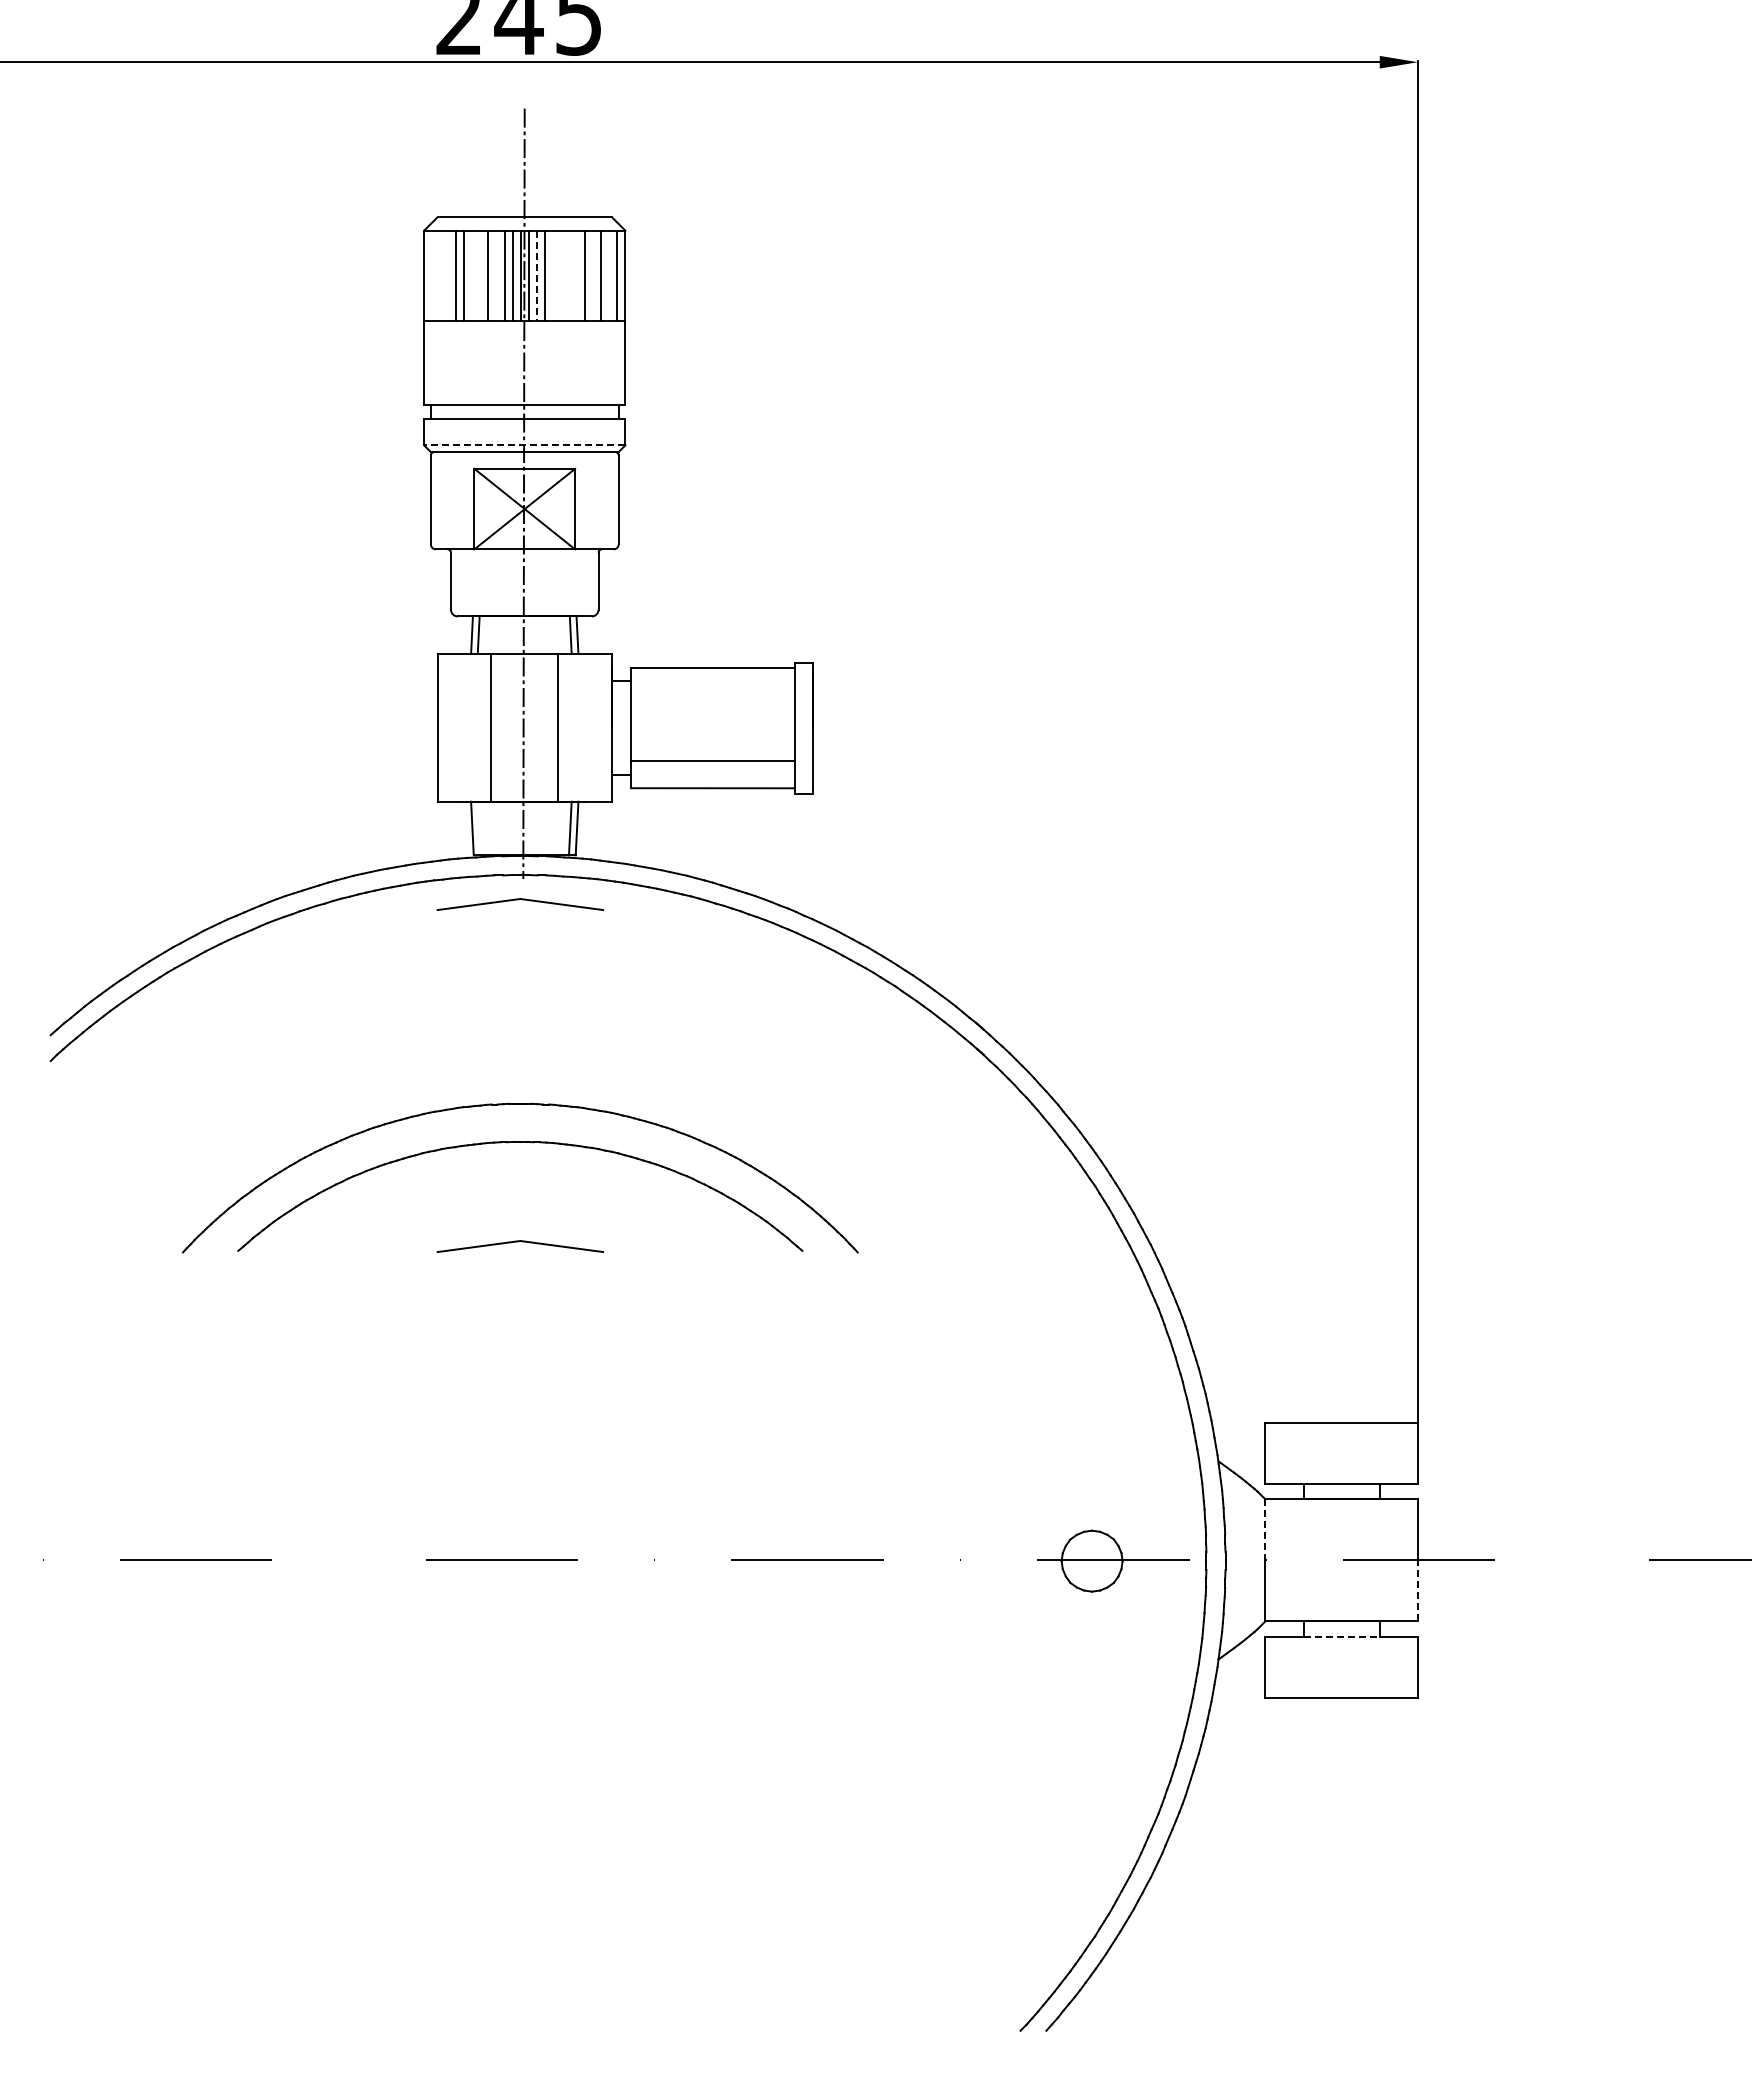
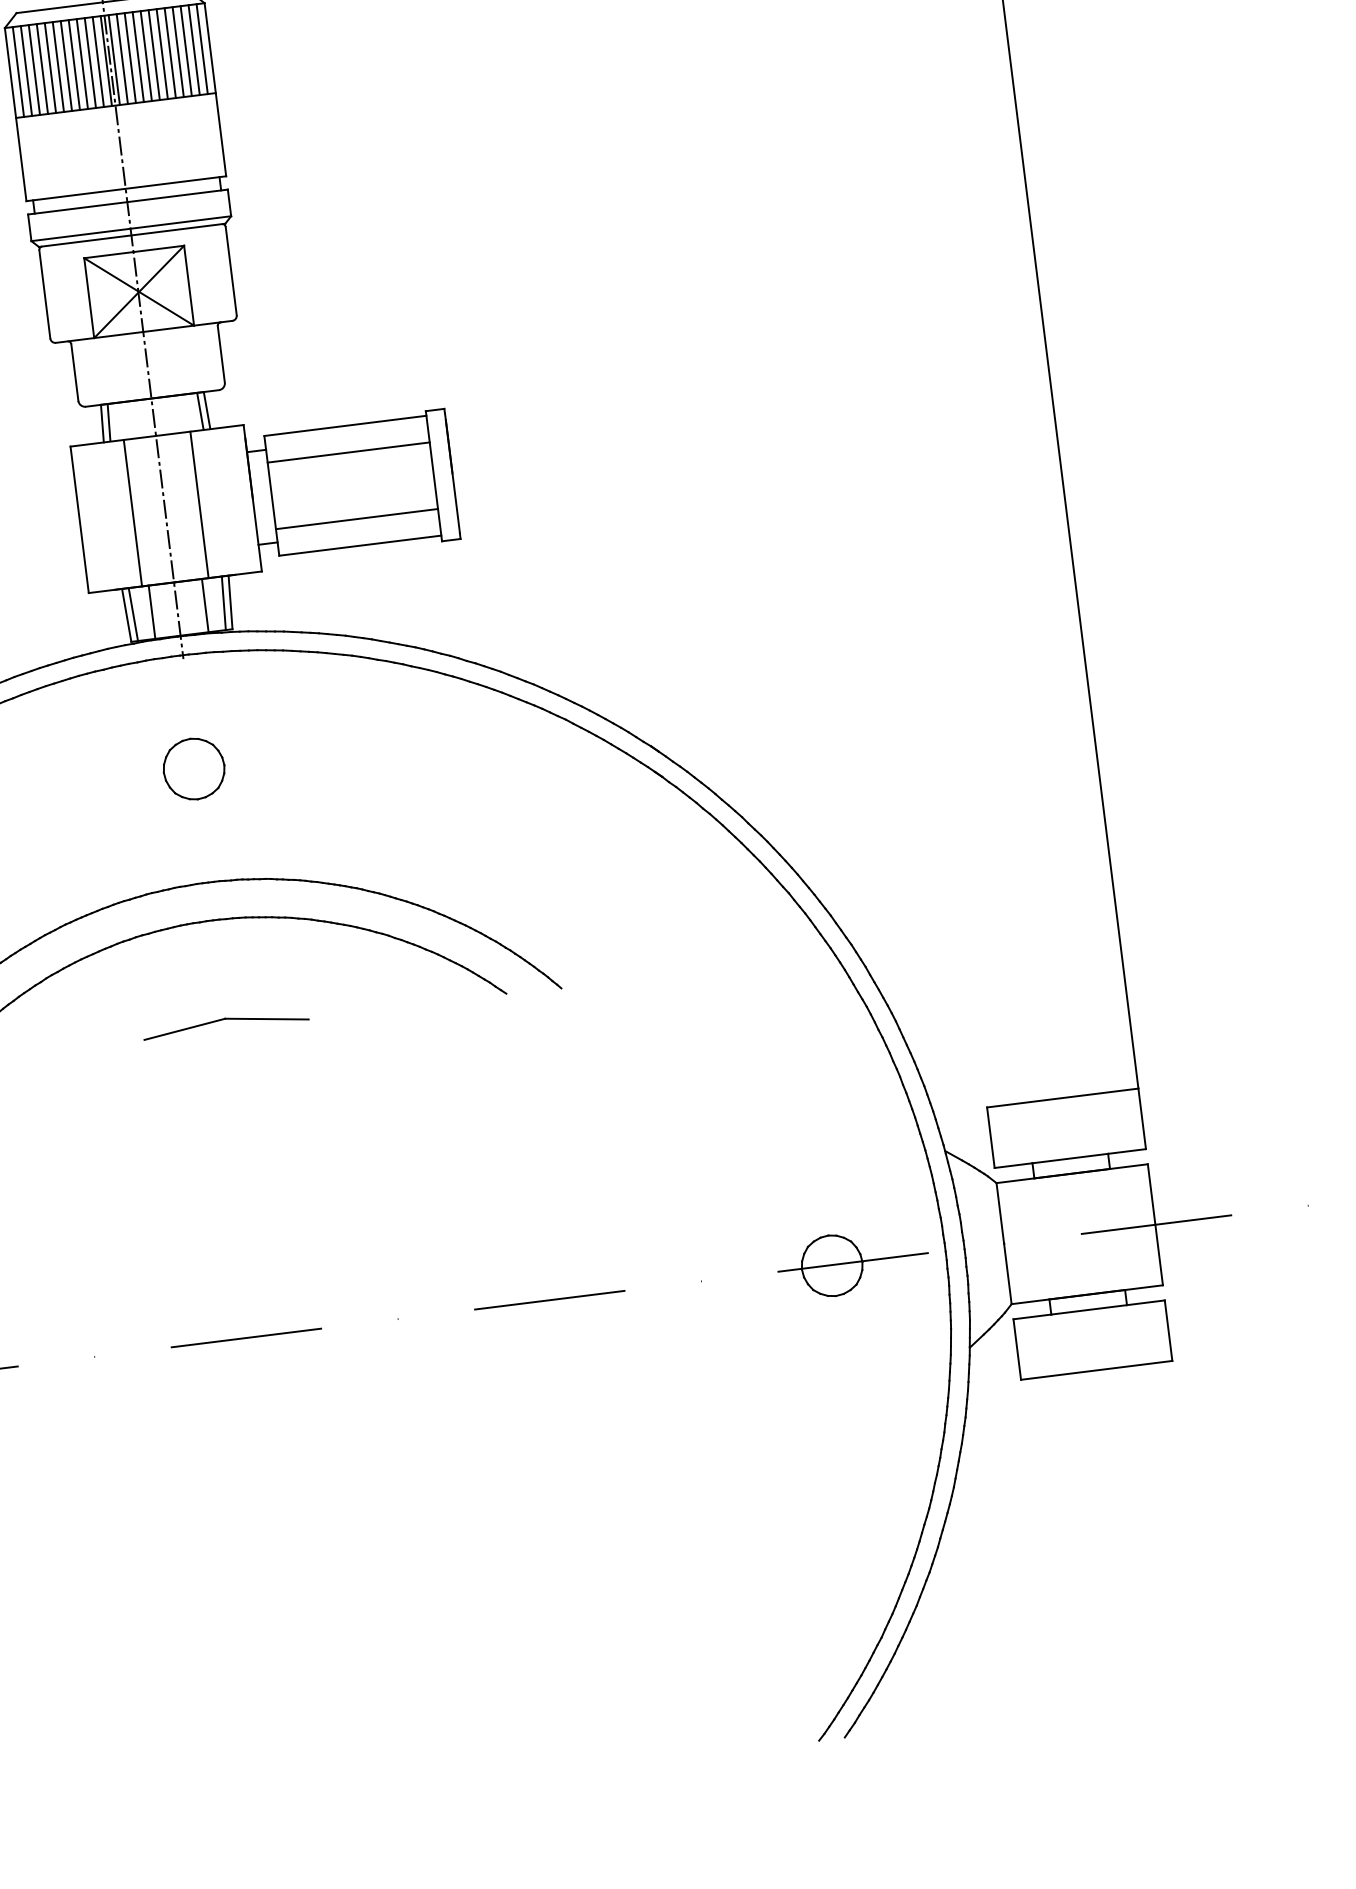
line: (432, 275) -> (18, 71), added
line: (440, 275) -> (26, 70), added
line: (448, 275) -> (34, 69), added
line: (472, 275) -> (58, 66), added
line: (480, 275) -> (66, 65), added
line: (496, 275) -> (82, 63), added
line: (552, 275) -> (137, 56), added
line: (560, 275) -> (145, 55), added
line: (568, 275) -> (153, 54), added
line: (577, 275) -> (162, 53), added
line: (593, 275) -> (178, 51), added
line: (609, 275) -> (194, 49), added
line: (536, 276) -> (122, 59), dashed -> solid
line: (524, 445) -> (131, 228), dashed -> solid
line: (712, 694) -> (348, 452), added
line: (478, 828) -> (132, 614), added
line: (497, 828) -> (151, 612), added
line: (551, 828) -> (205, 605), added
part: (519, 904) -> (182, 684), removed
part: (519, 989) -> (193, 769), added
line: (1265, 1530) -> (1000, 1213), dashed -> solid
line: (1417, 1590) -> (1158, 1254), dashed -> solid
line: (1342, 1636) -> (1089, 1309), dashed -> solid

